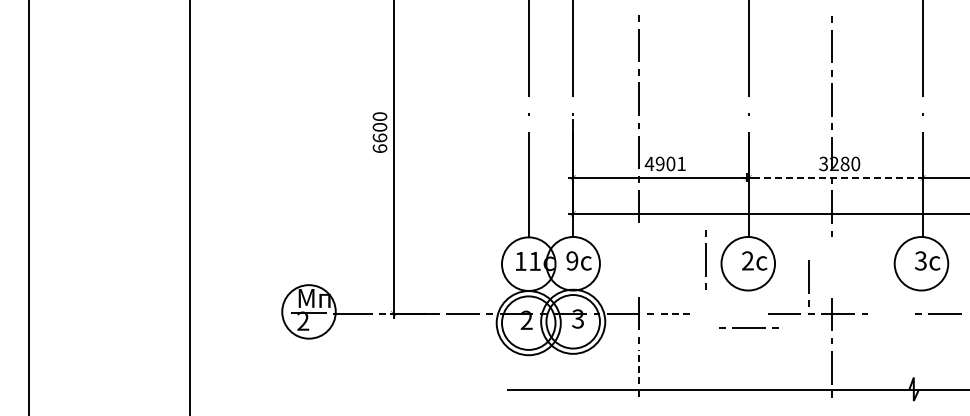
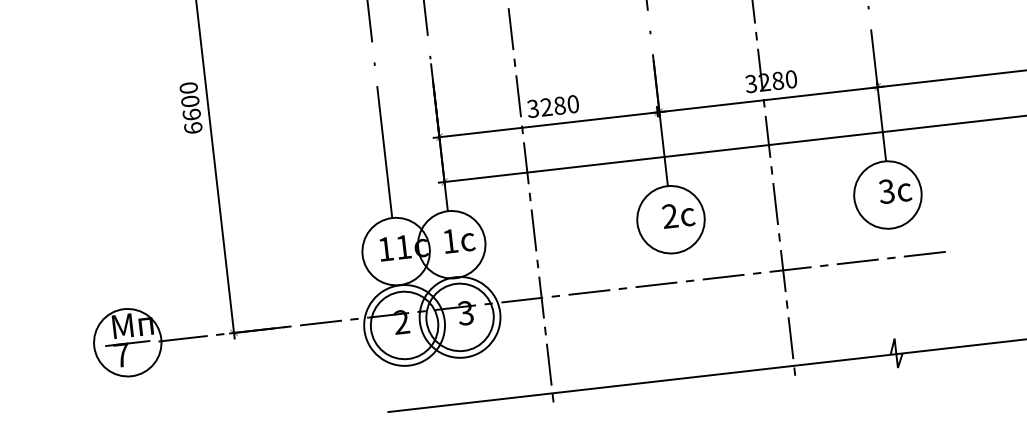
text: (664, 163) -> (551, 106), 4901 -> 3280
line: (835, 177) -> (767, 99), dashed -> solid
line: (705, 259) -> (532, 230), moved
text: (572, 260) -> (450, 240), 9 -> 1
line: (808, 283) -> (775, 212), moved
line: (677, 313) -> (589, 292), dashed -> solid
line: (891, 313) -> (857, 261), added
text: (303, 320) -> (122, 354), 2 -> 7
line: (748, 327) -> (655, 284), moved
line: (639, 367) -> (549, 365), dashed -> solid

